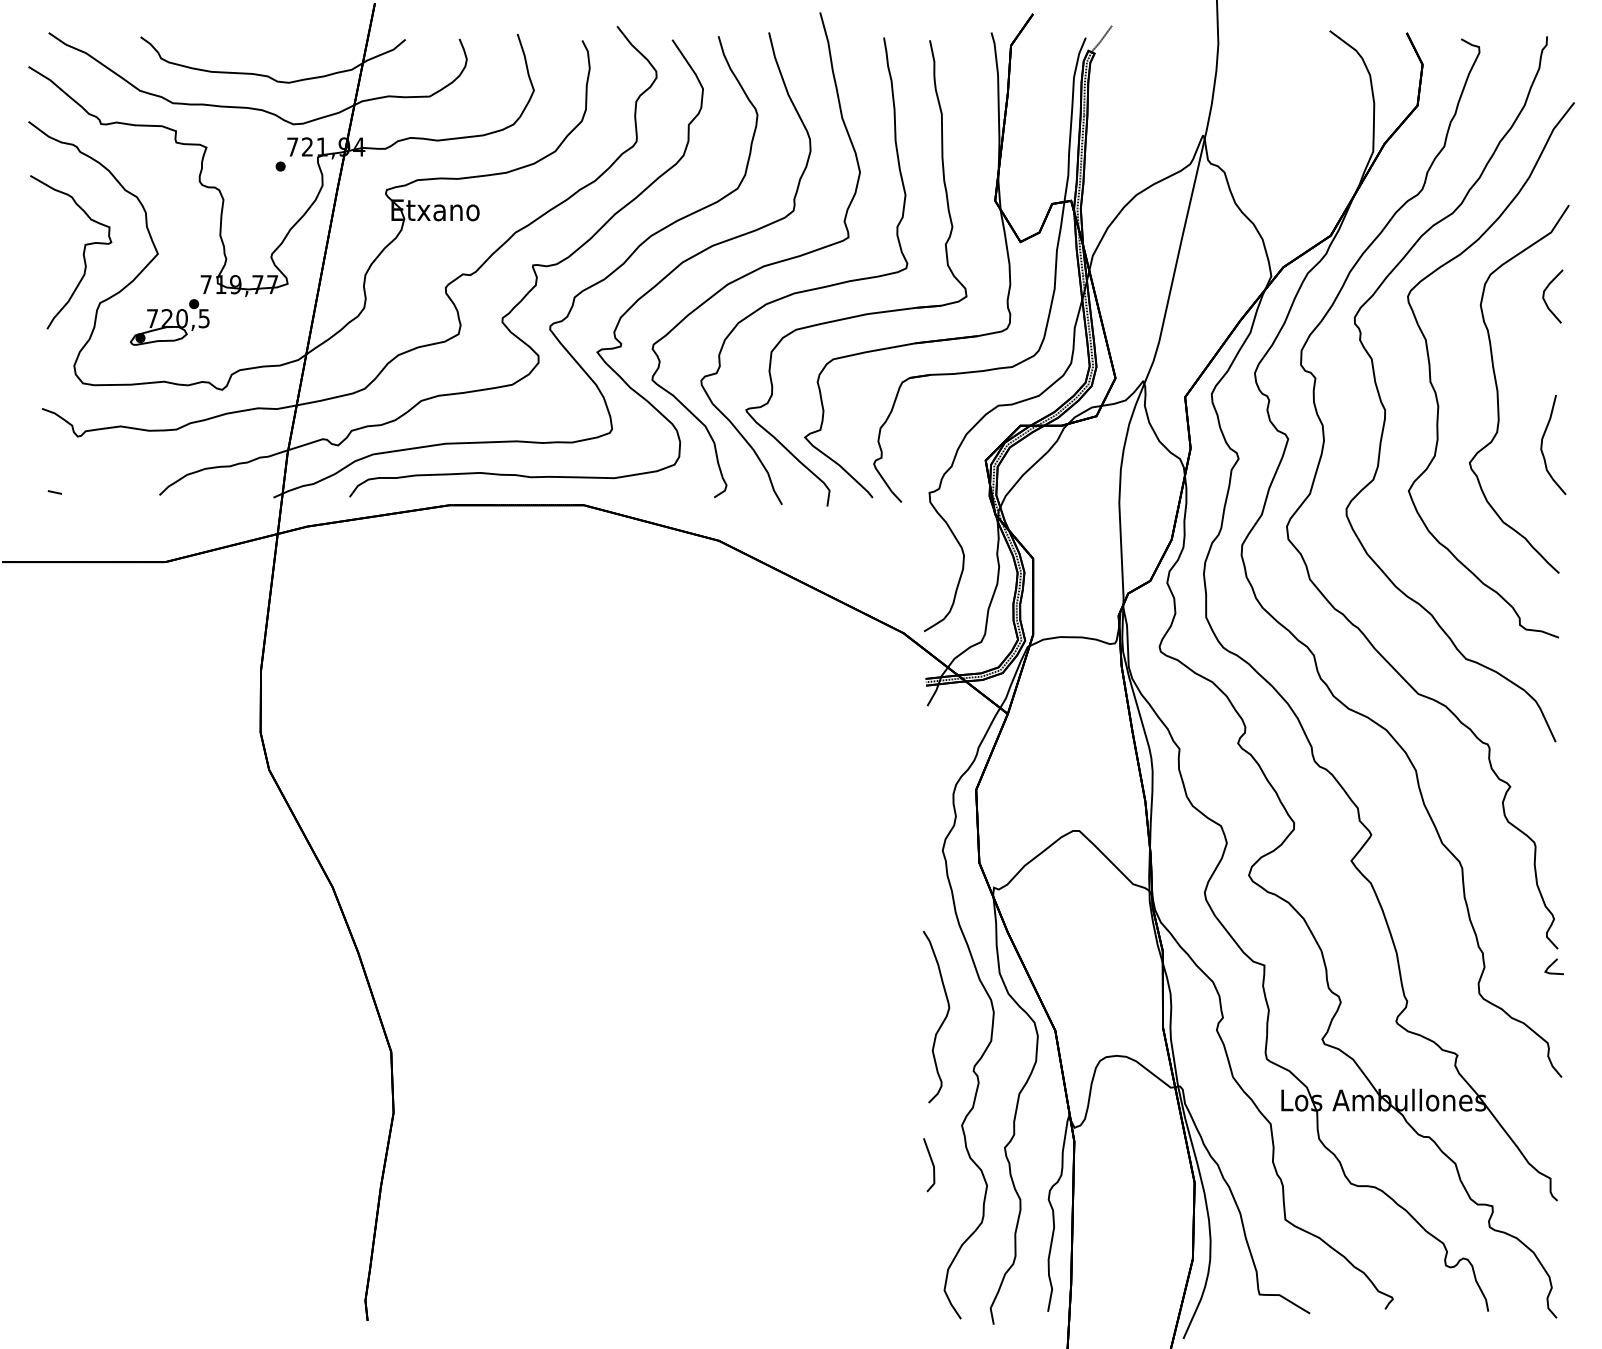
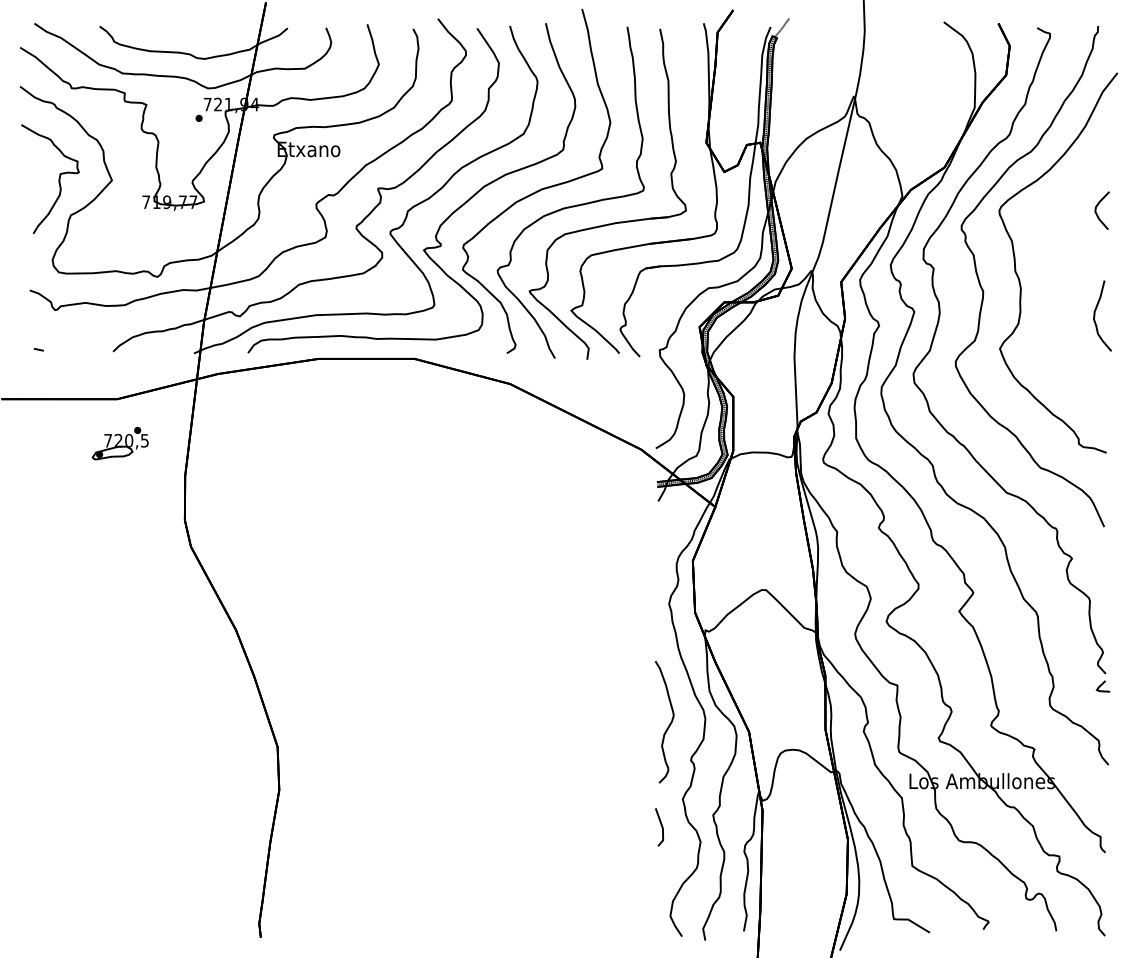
part: (169, 322) -> (120, 443), moved
part: (1498, 389) -> (1063, 276), removed

